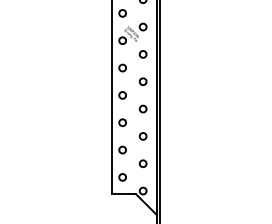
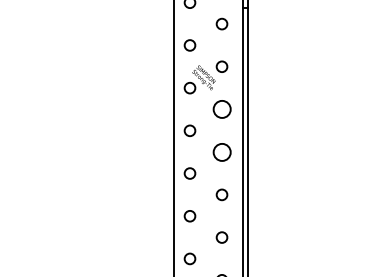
circle: (142, 54) -> (220, 109), size x1.6
circle: (142, 81) -> (220, 151), size x1.6

